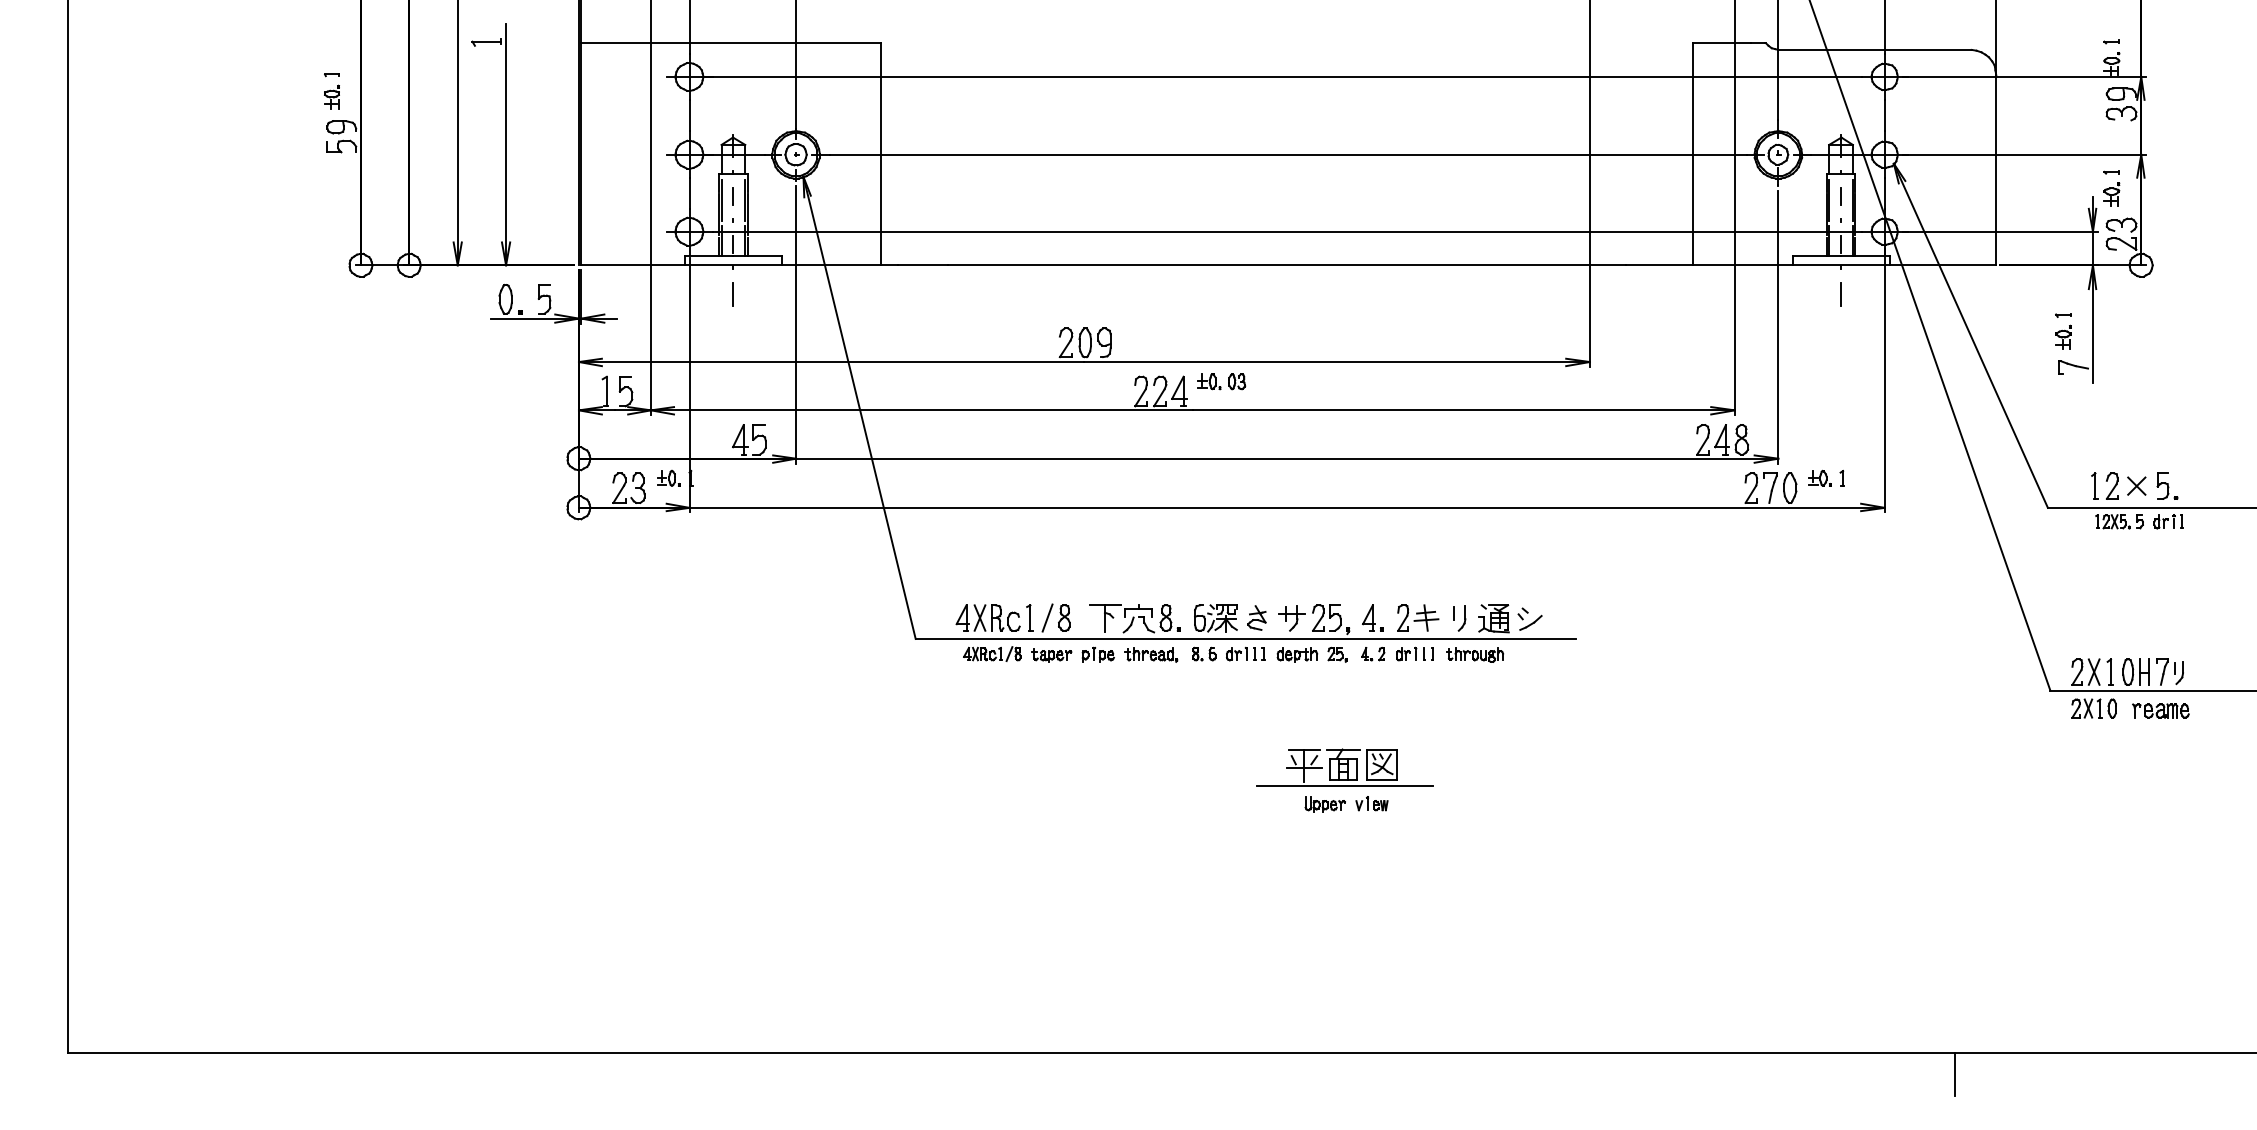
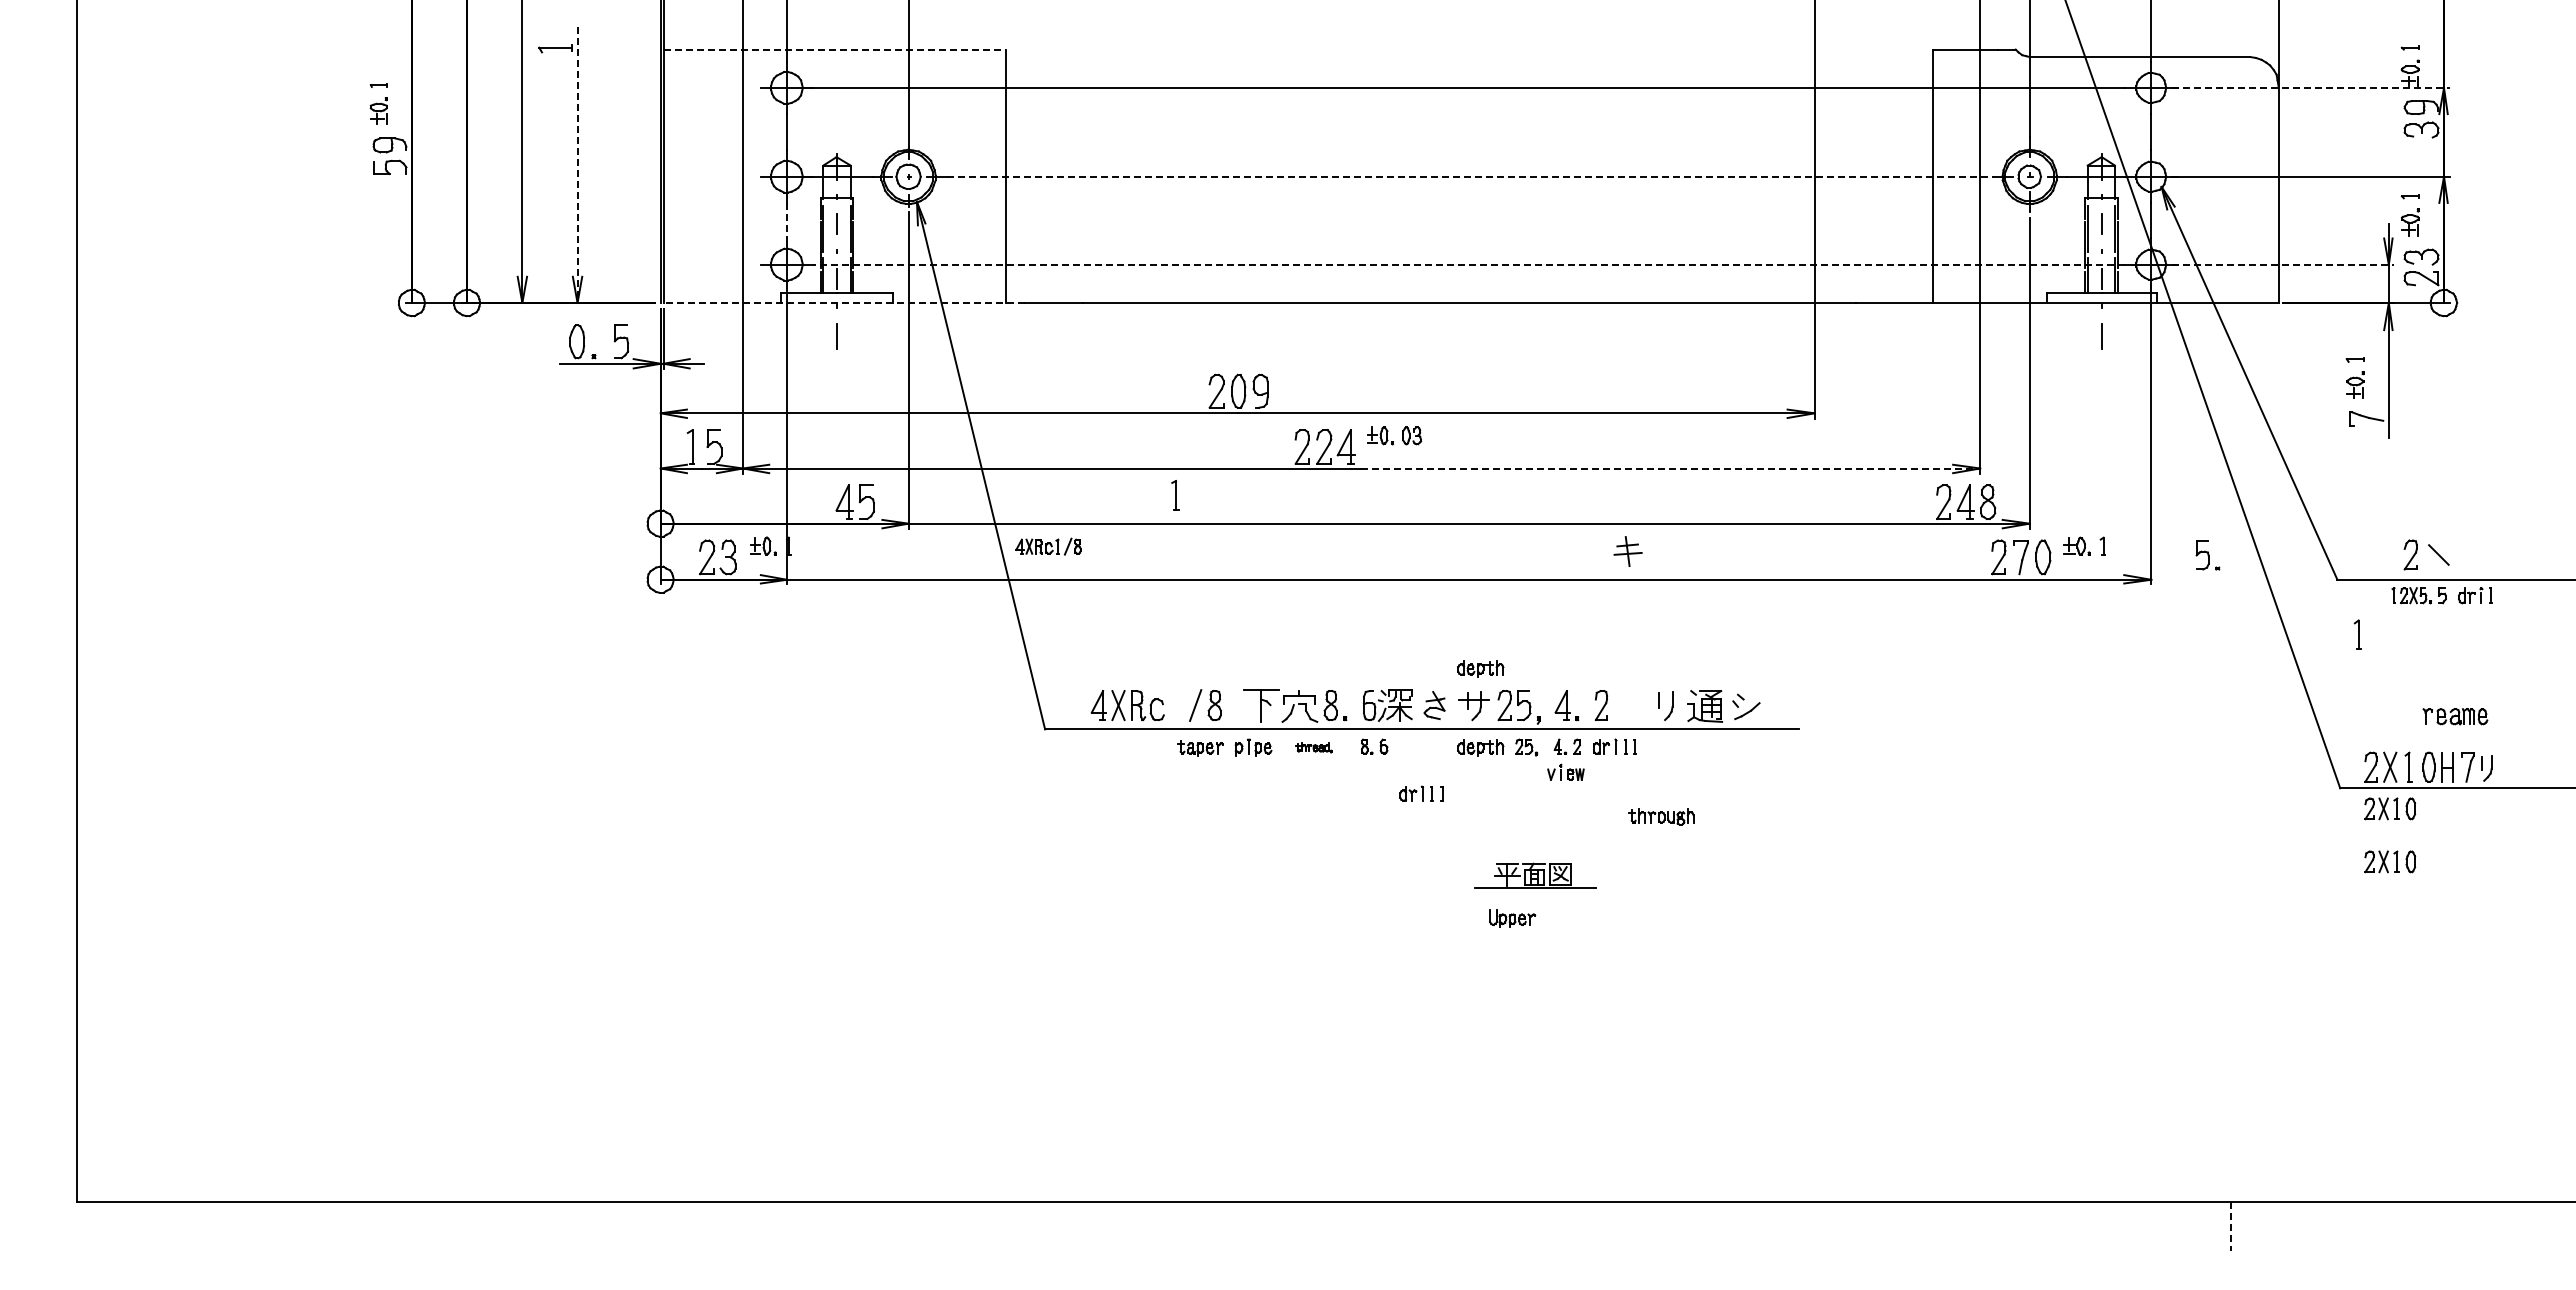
line: (732, 43) -> (835, 49), solid -> dashed
line: (2024, 76) -> (2310, 87), solid -> dashed
line: (506, 144) -> (577, 165), solid -> dashed
line: (1288, 154) -> (1470, 176), solid -> dashed
line: (690, 193) -> (787, 220), solid -> dashed
line: (1287, 231) -> (1469, 264), solid -> dashed
line: (2000, 231) -> (2283, 264), solid -> dashed
line: (739, 264) -> (843, 302), solid -> dashed
line: (1463, 410) -> (1670, 468), solid -> dashed
part: (2094, 485) -> (2357, 634), moved
line: (2136, 485) -> (2438, 554), removed
part: (2167, 486) -> (2207, 555), moved
part: (1297, 585) -> (1480, 668), added
part: (1029, 618) -> (1175, 495), moved
part: (1425, 618) -> (1627, 551), moved
part: (992, 653) -> (1048, 546), moved
part: (1245, 653) -> (1421, 793), moved
part: (1150, 654) -> (1313, 747), size x0.6
part: (1474, 654) -> (1661, 816), moved
part: (2160, 710) -> (2455, 716), moved
part: (2094, 754) -> (2390, 861), added
part: (1345, 766) -> (1535, 875), size x0.6
part: (1371, 802) -> (1565, 771), moved
line: (1954, 1074) -> (2230, 1226), solid -> dashed

